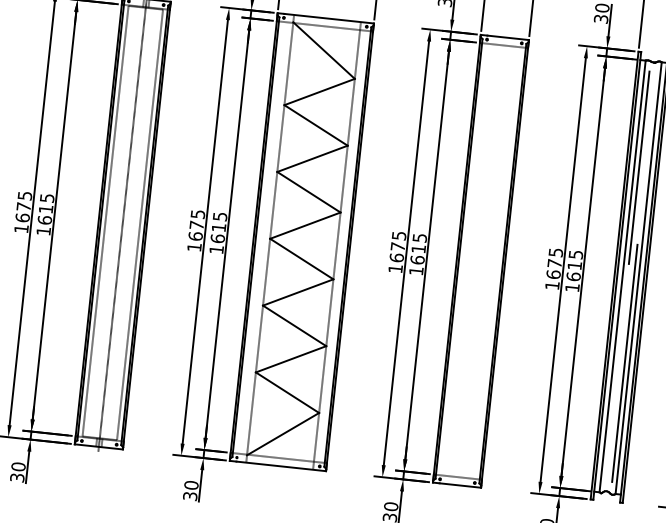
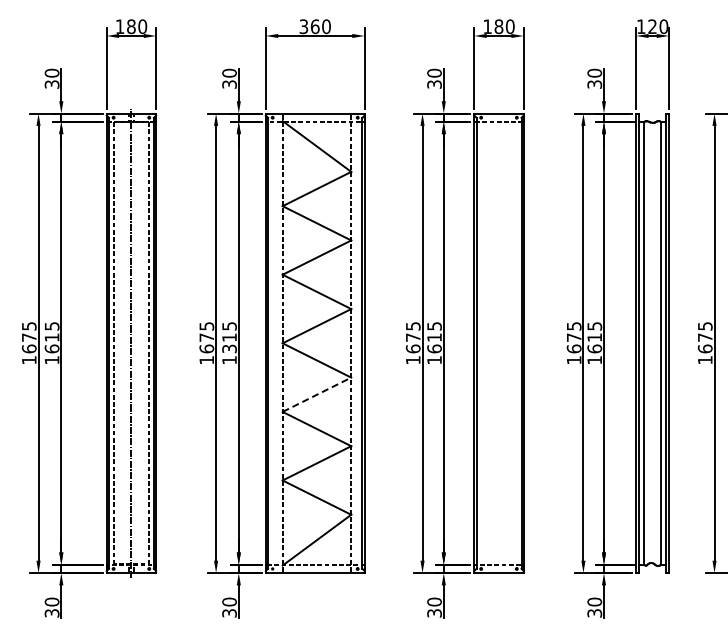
line: (639, 167) -> (649, 230), removed
text: (217, 238) -> (229, 348), 1615 -> 1315
line: (298, 292) -> (317, 394), solid -> dashed
line: (625, 362) -> (656, 430), removed

